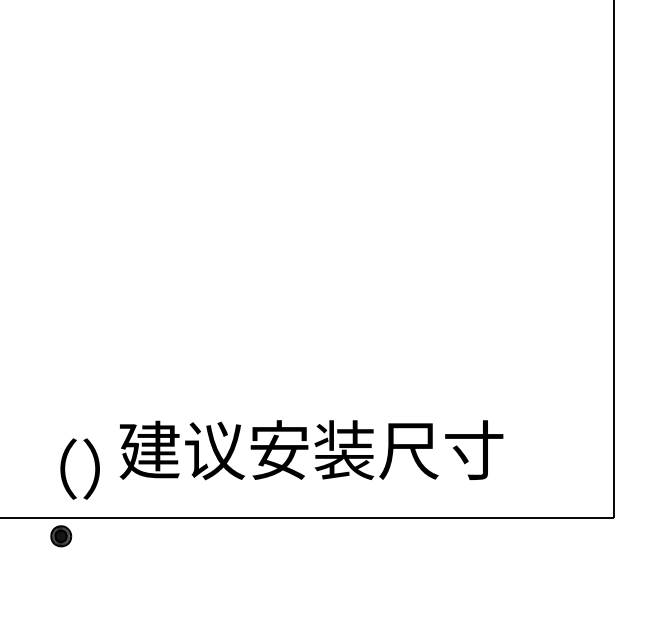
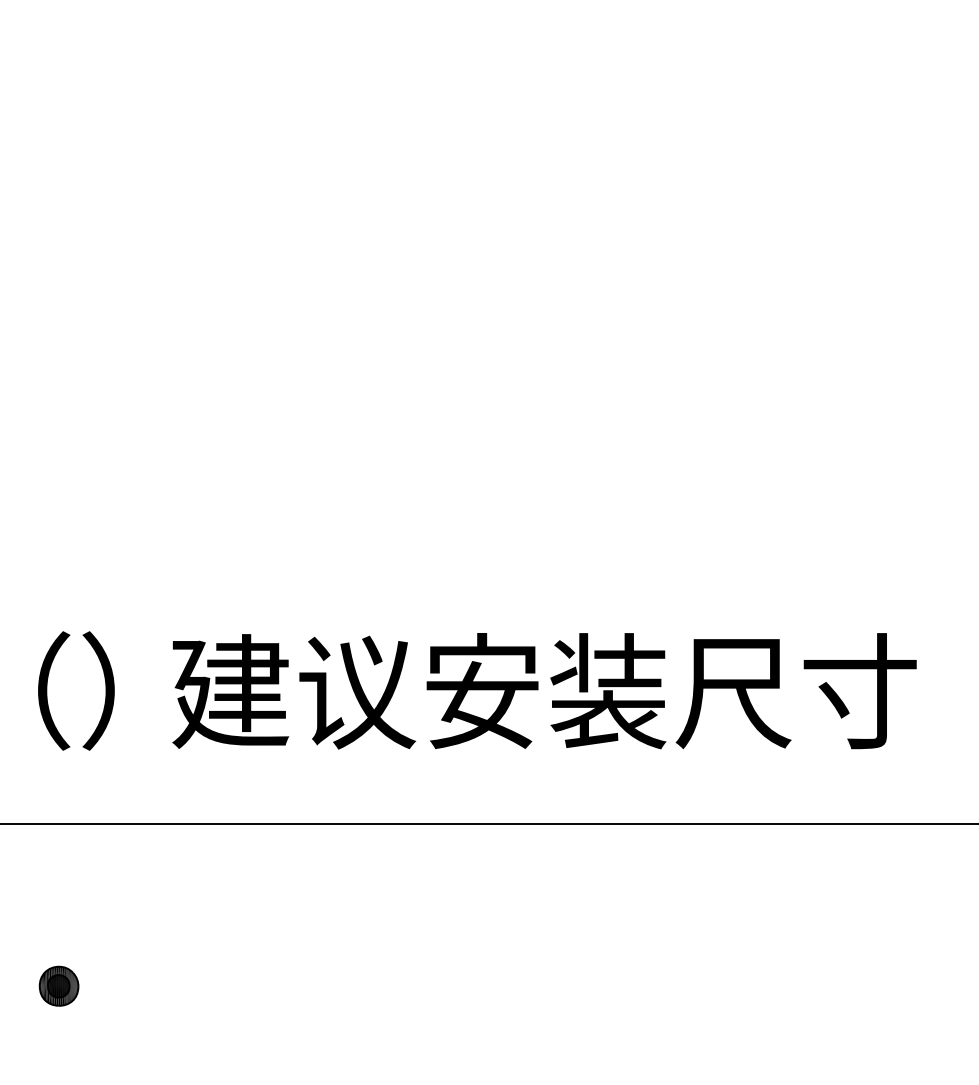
text: (79, 468) -> (75, 689), moved
part: (61, 536) -> (59, 986), moved

